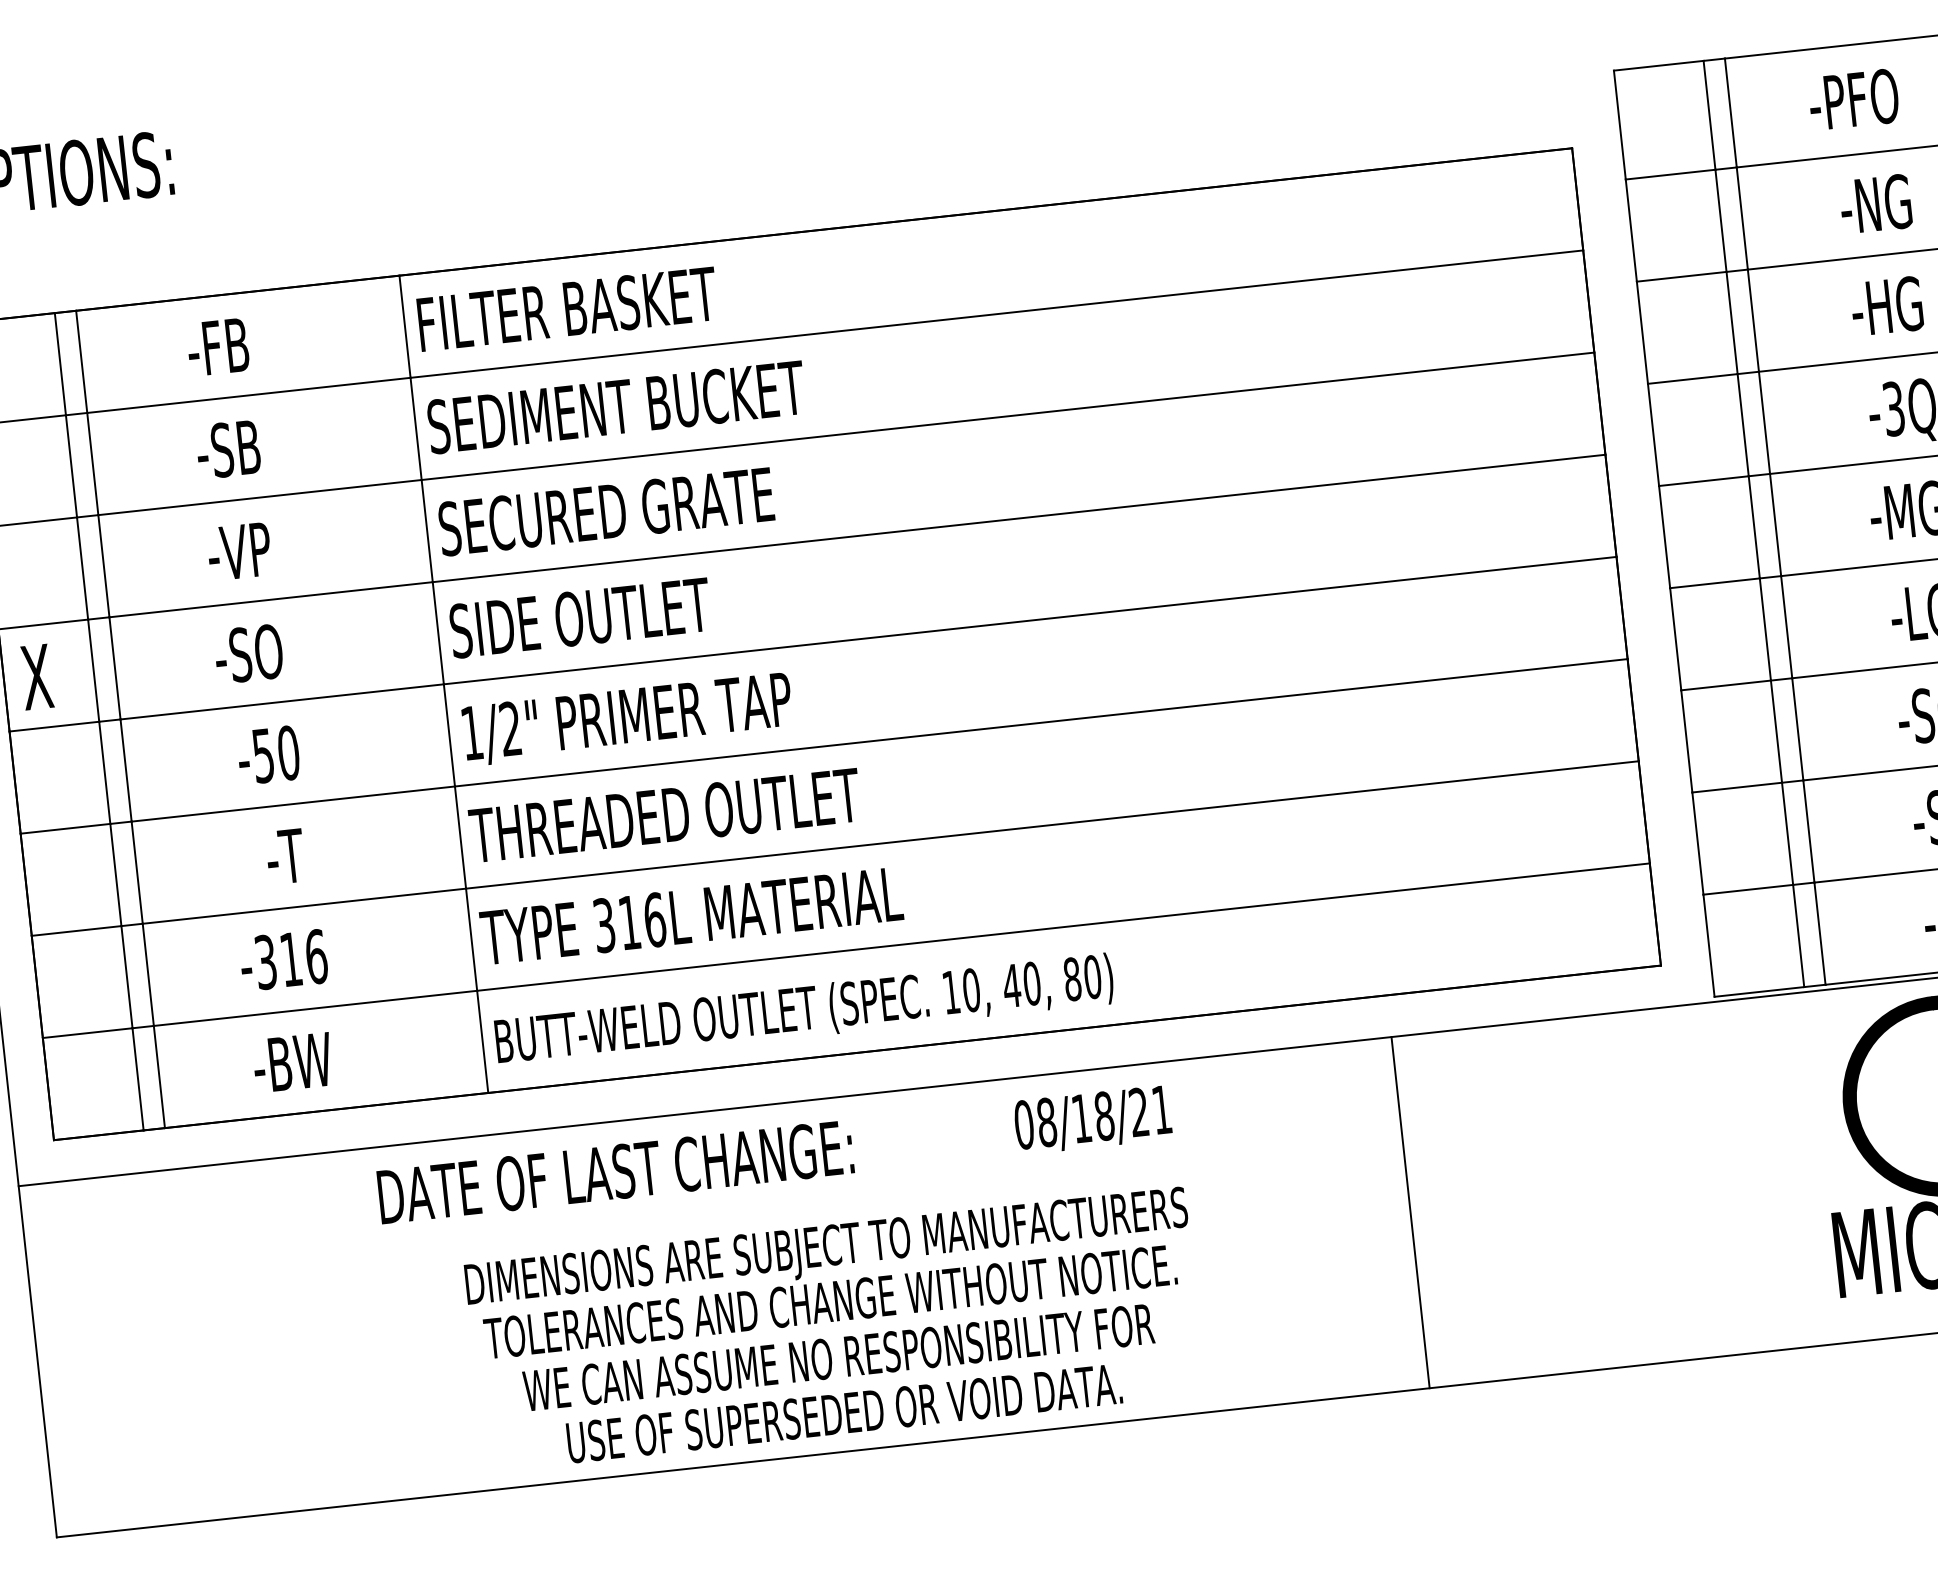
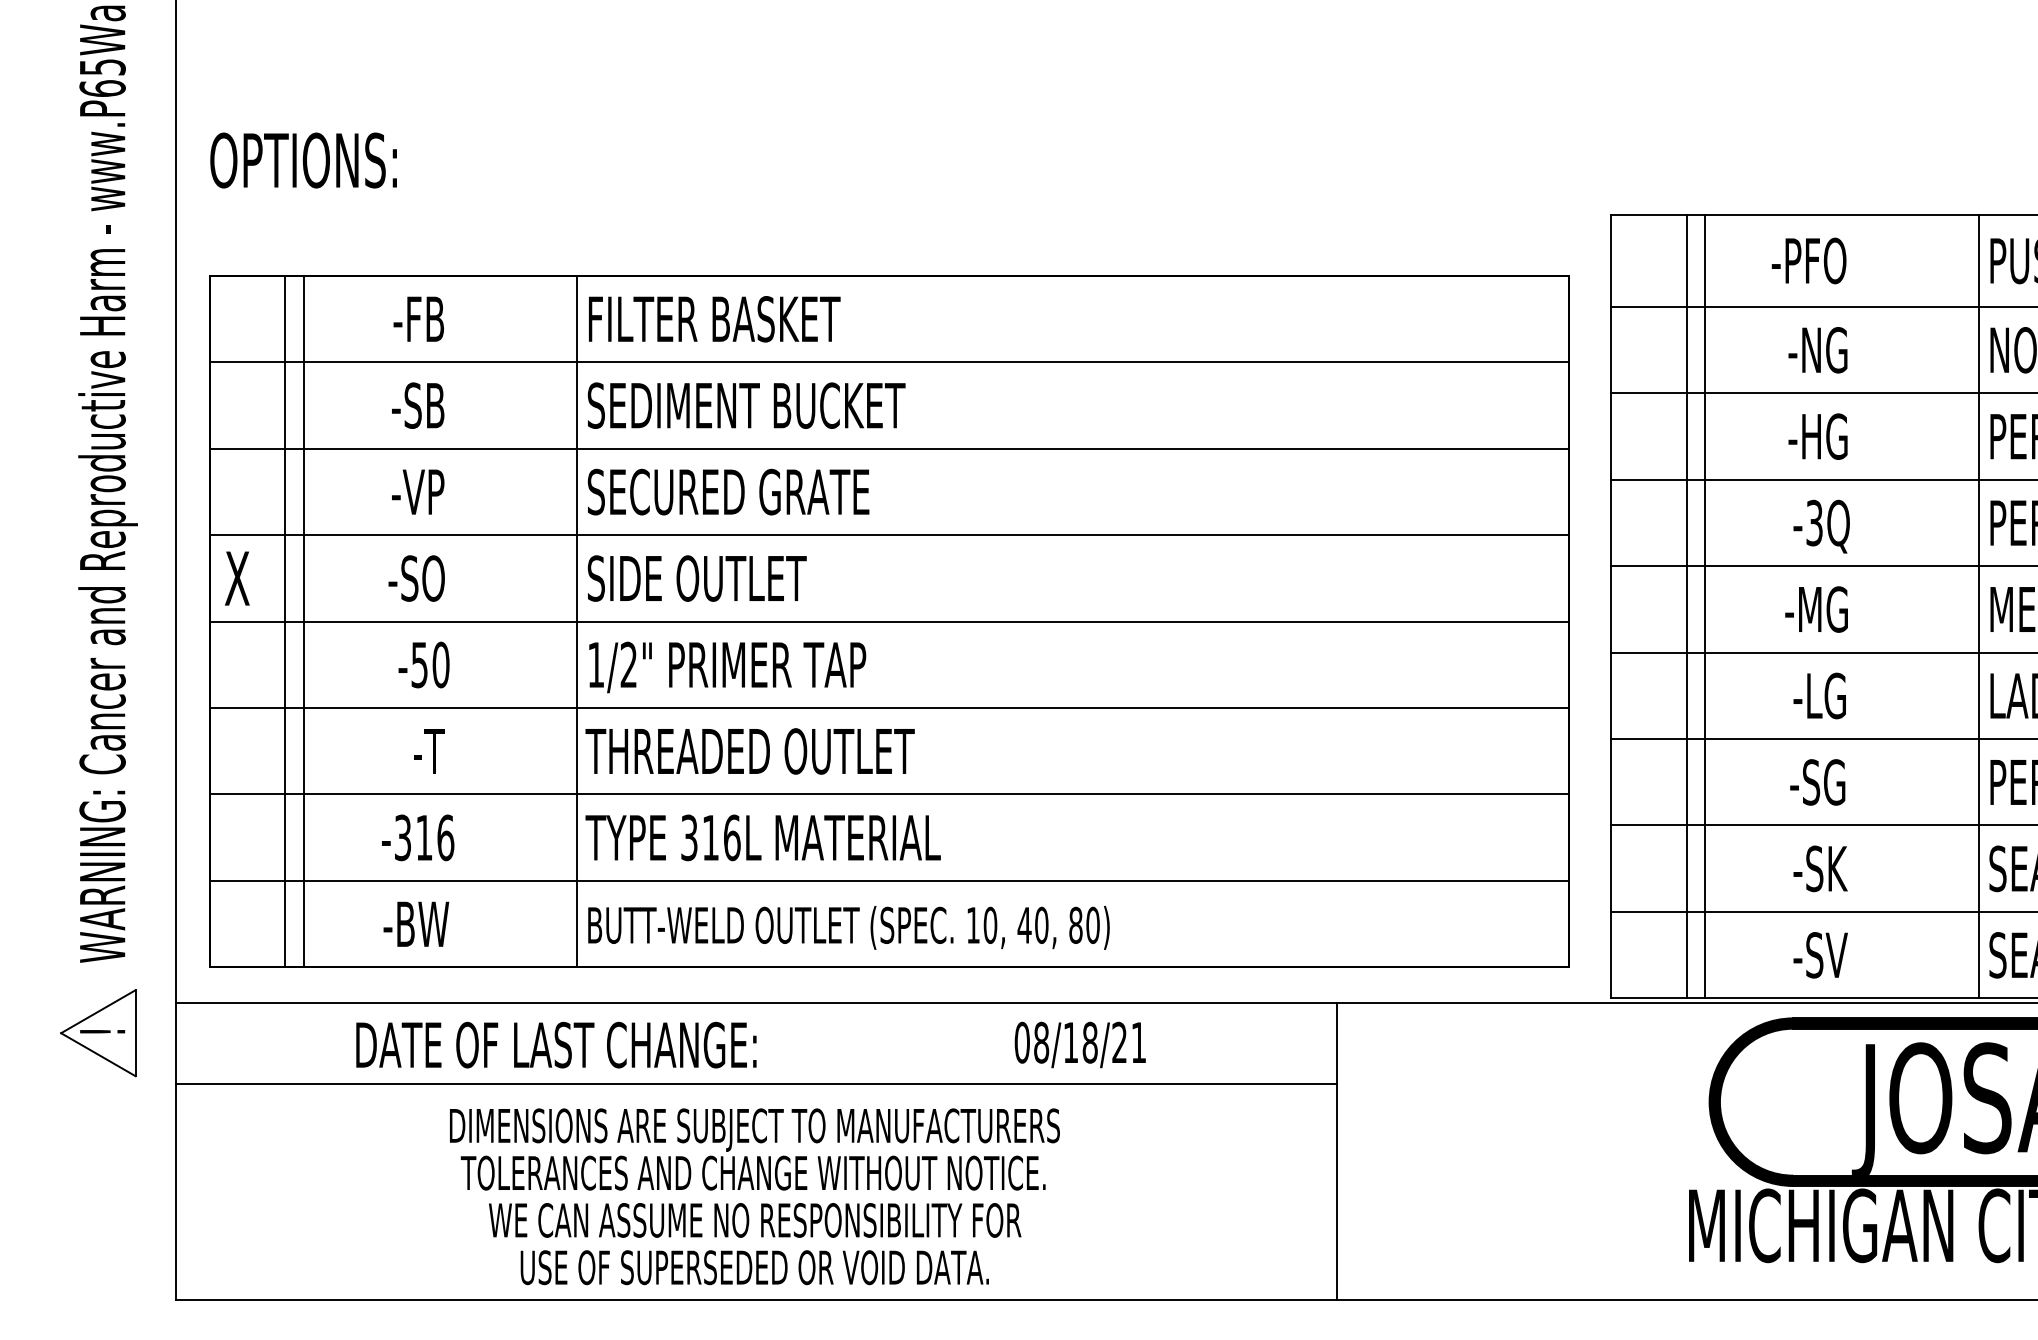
text: (615, 1171) -> (556, 1044), moved
line: (715, 1207) -> (756, 1083), added
text: (834, 1329) -> (754, 1196), moved

